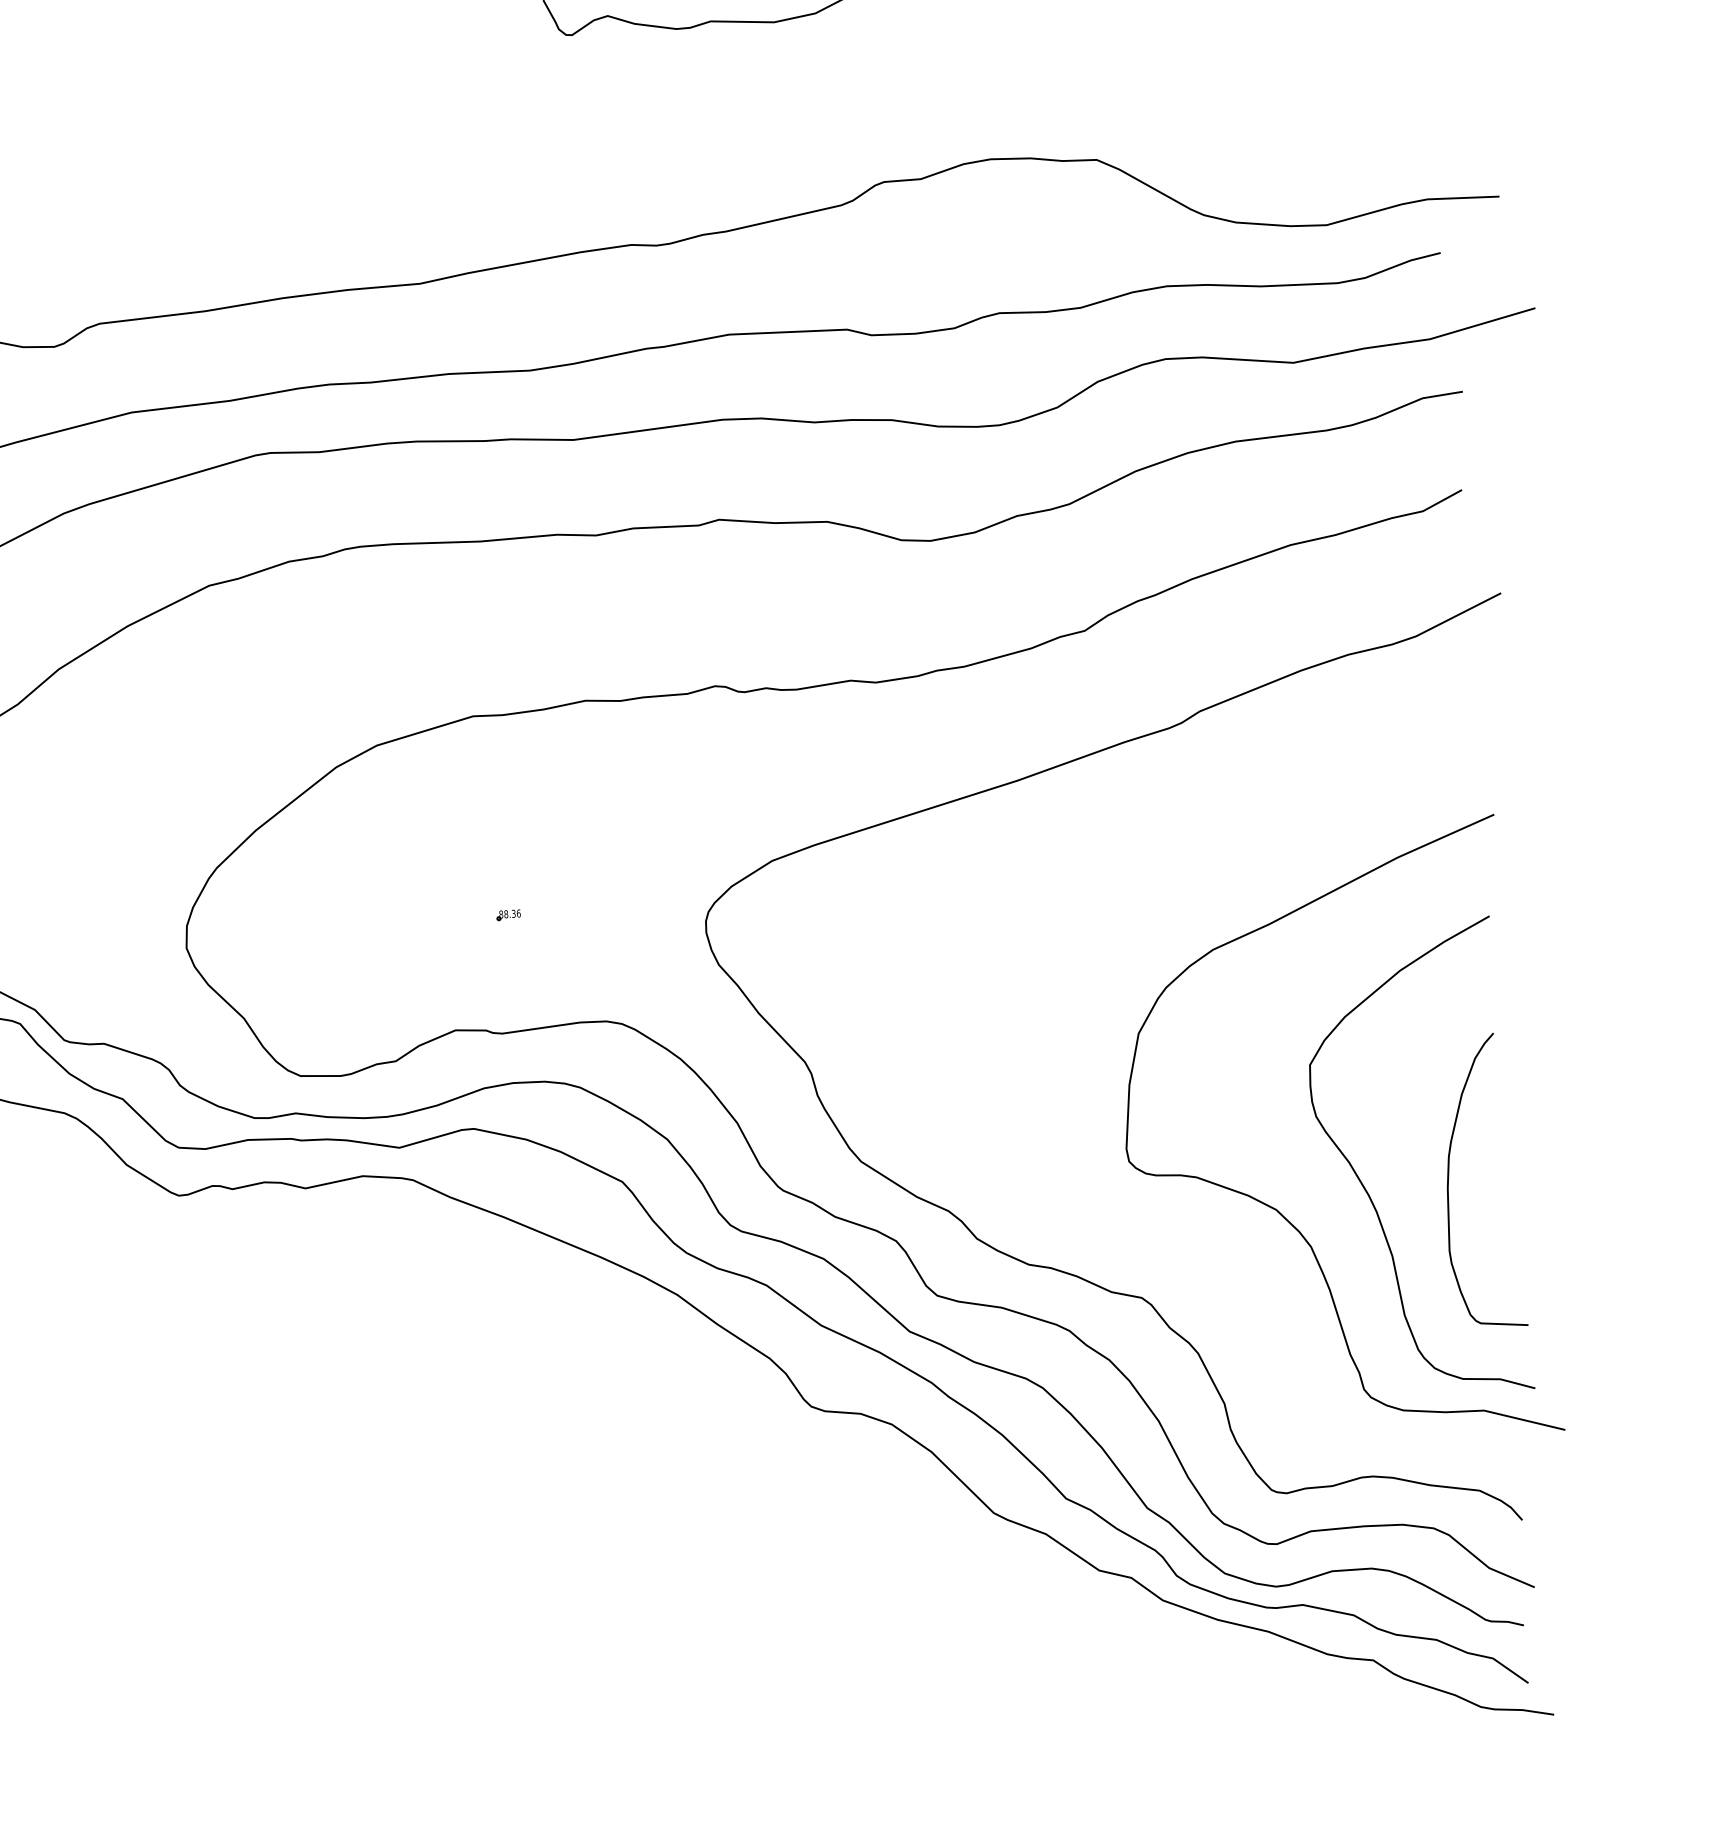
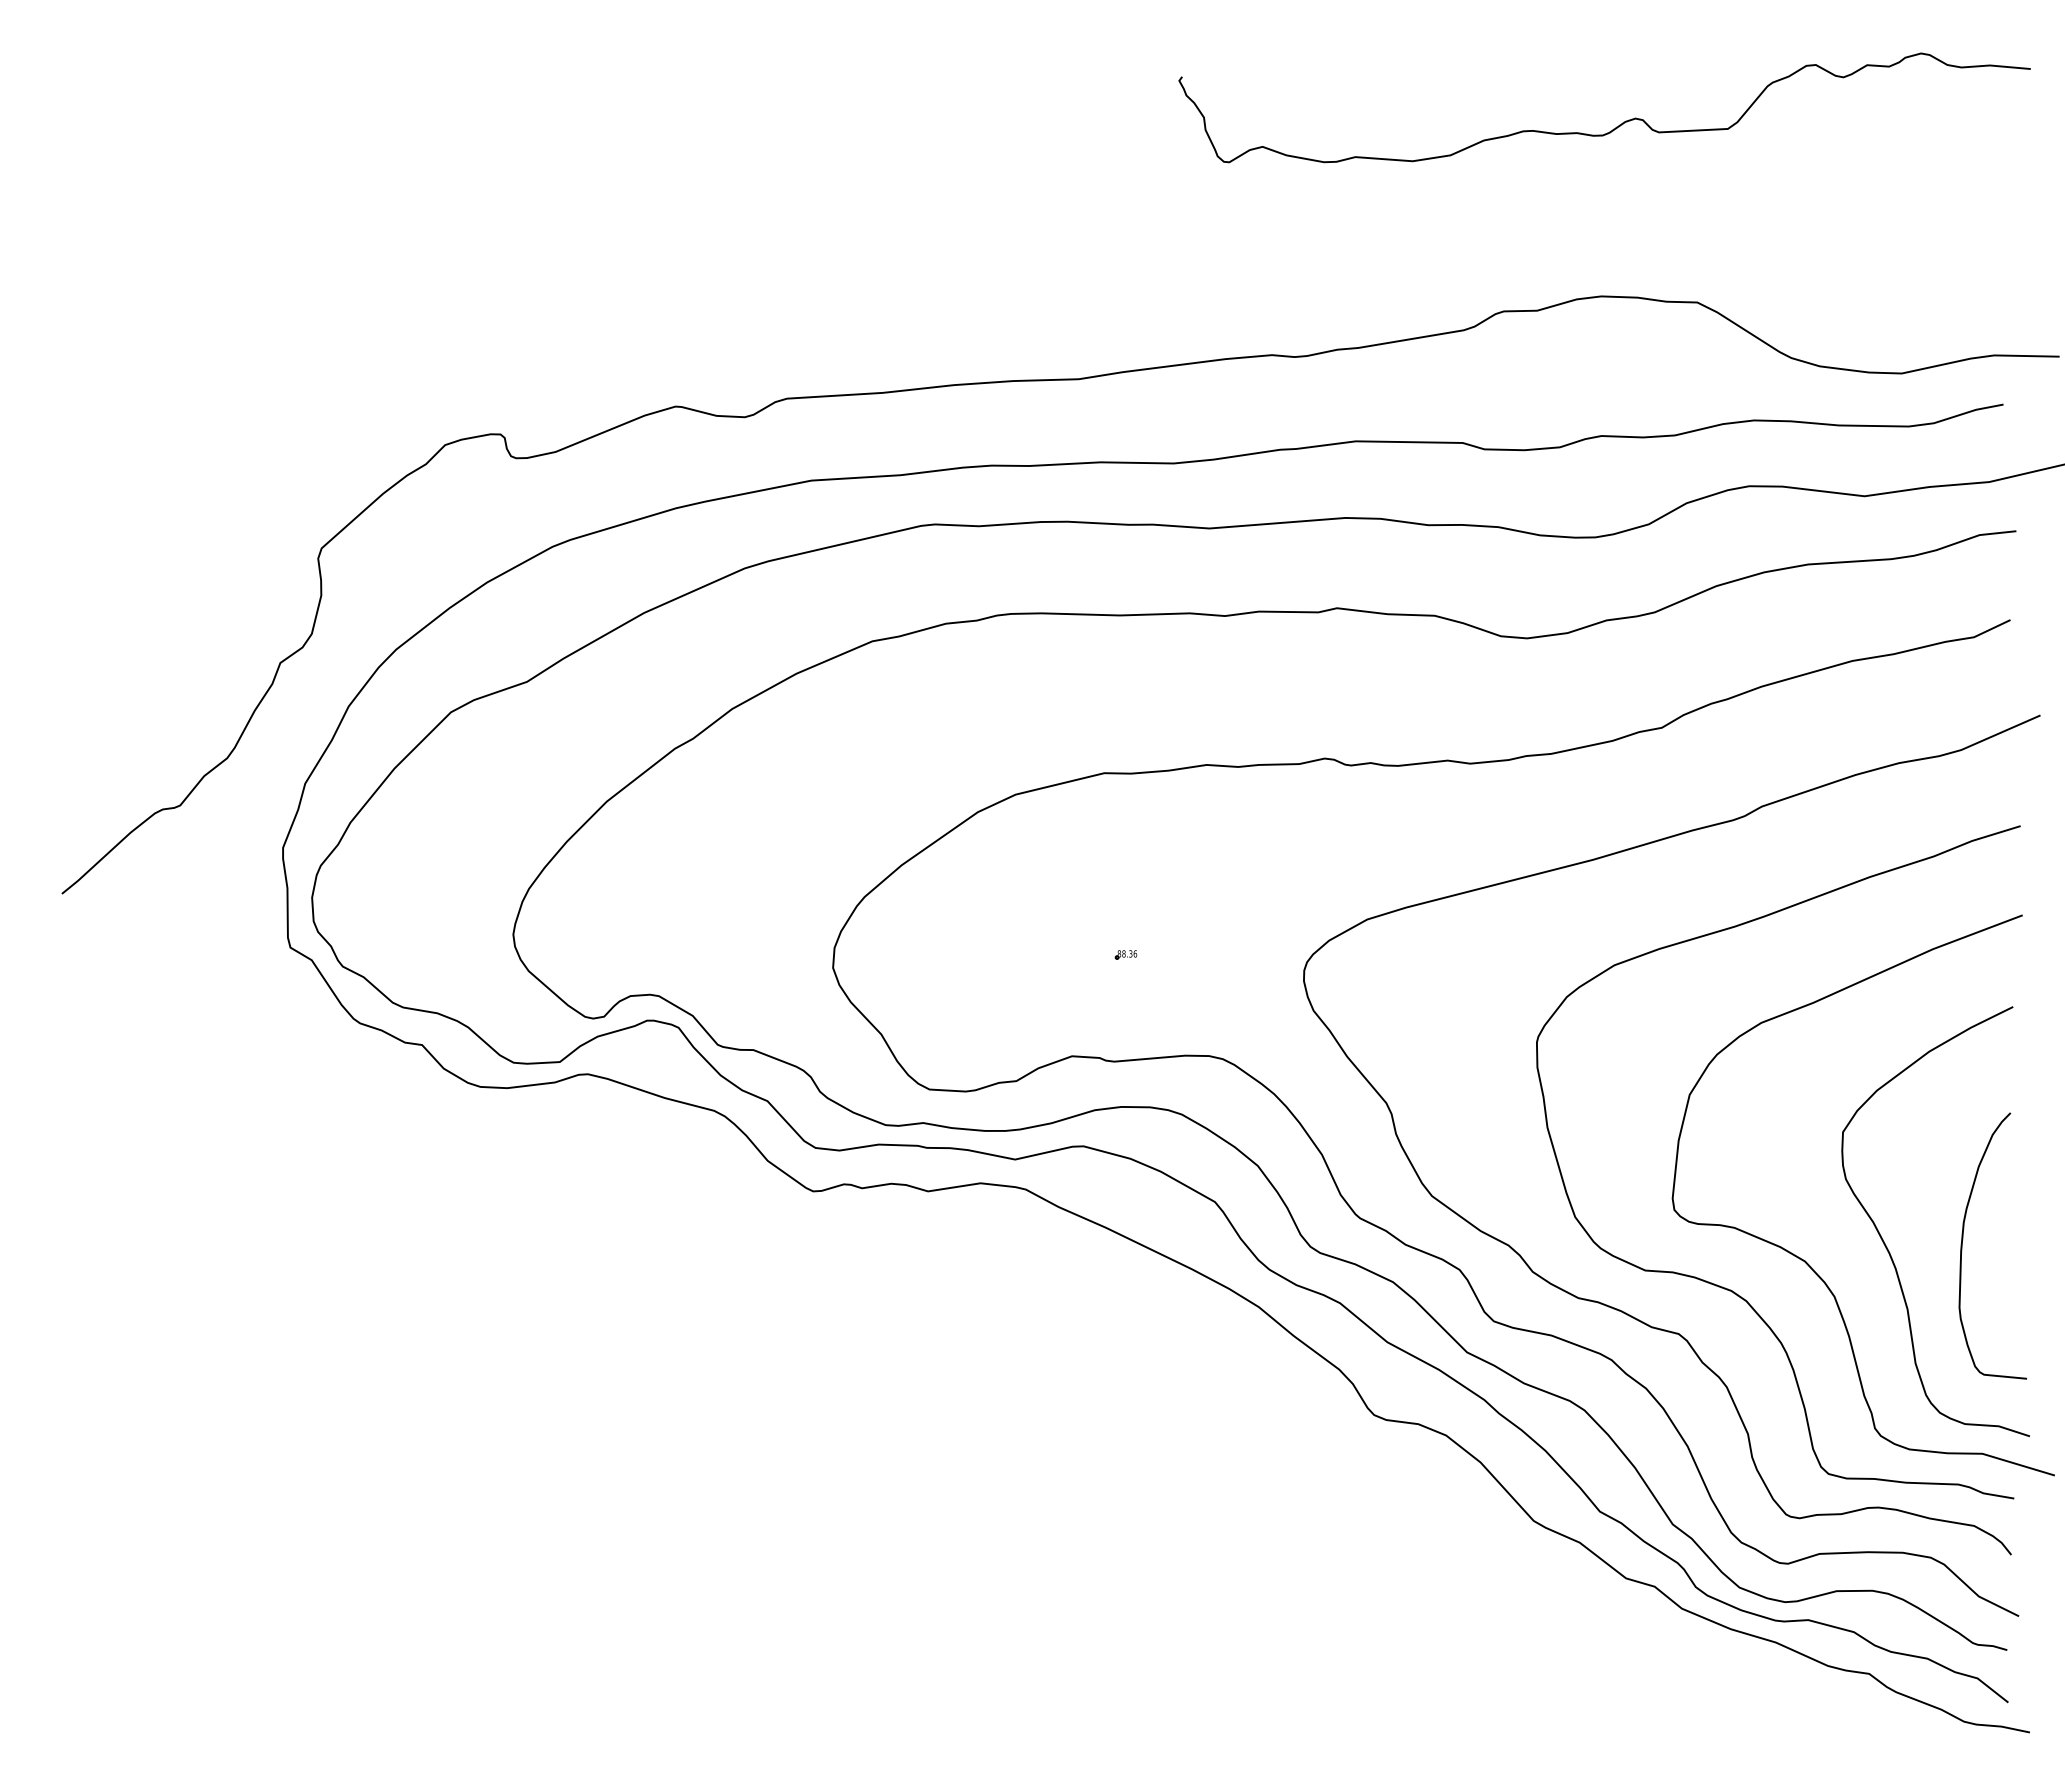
curve: (1193, 1244) -> (1728, 1288), added

